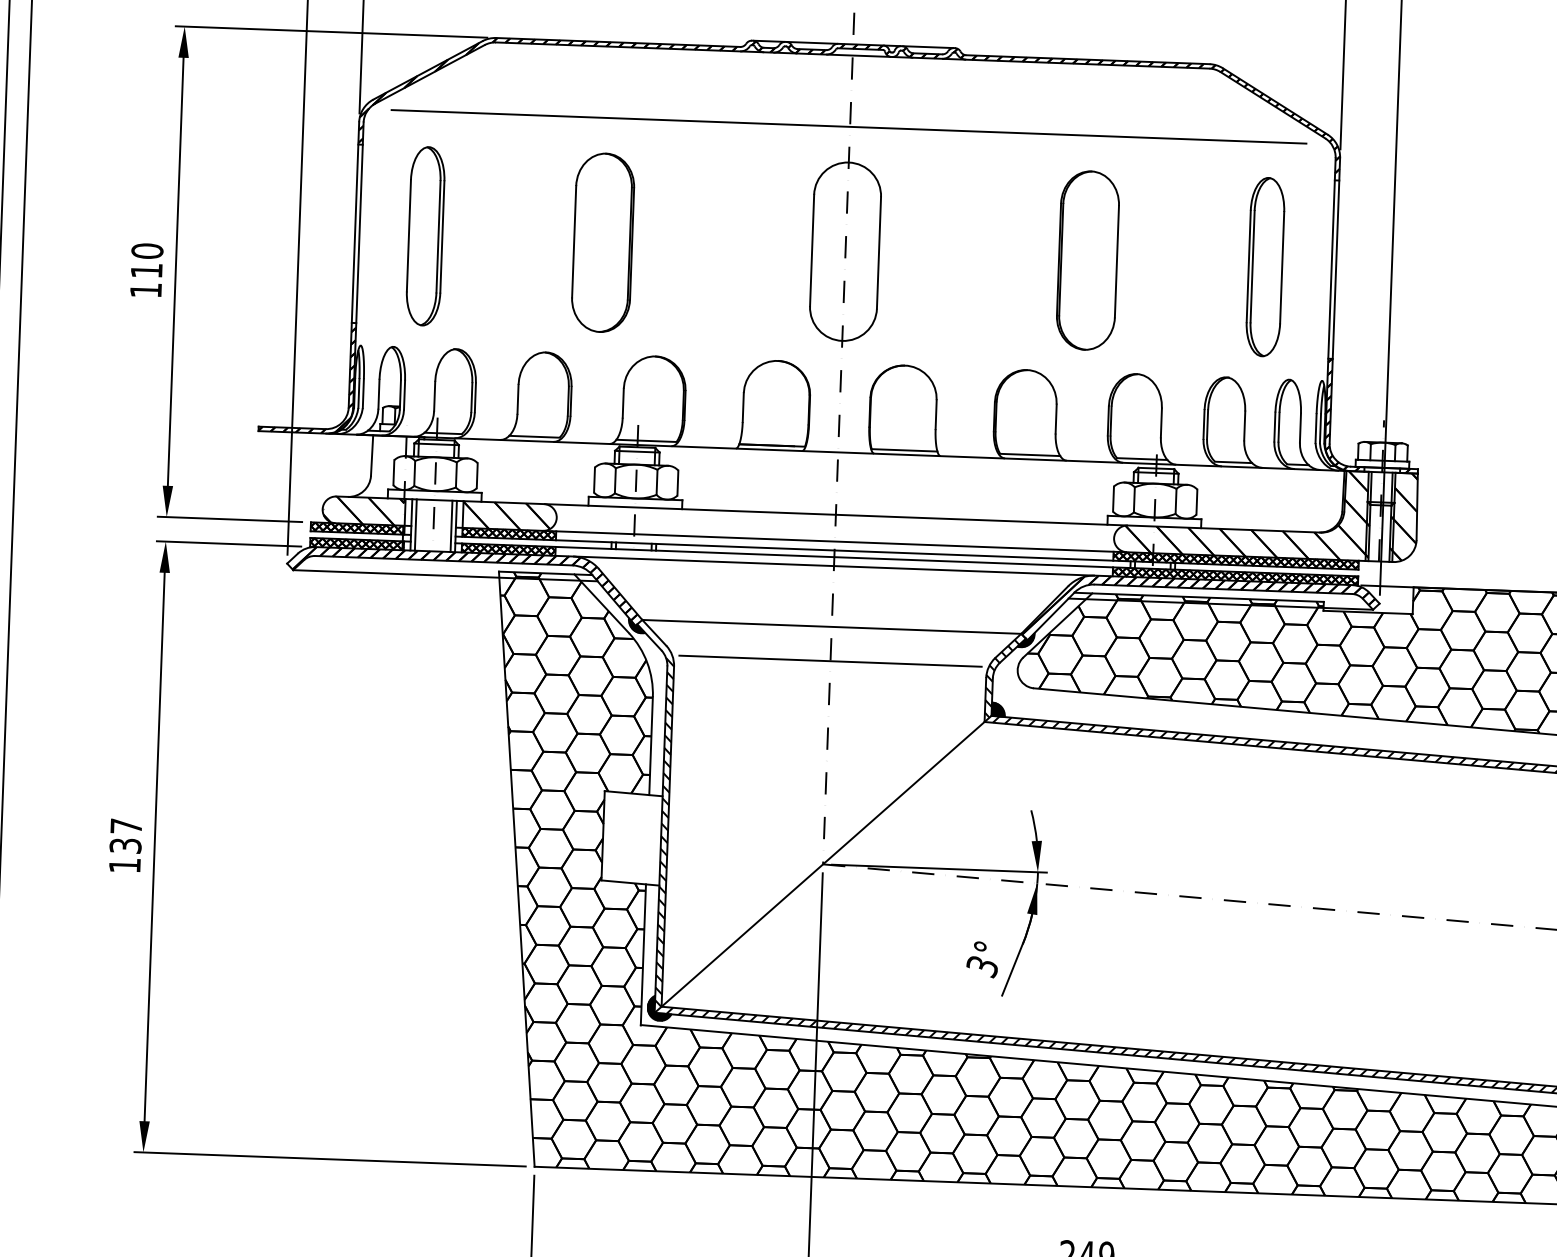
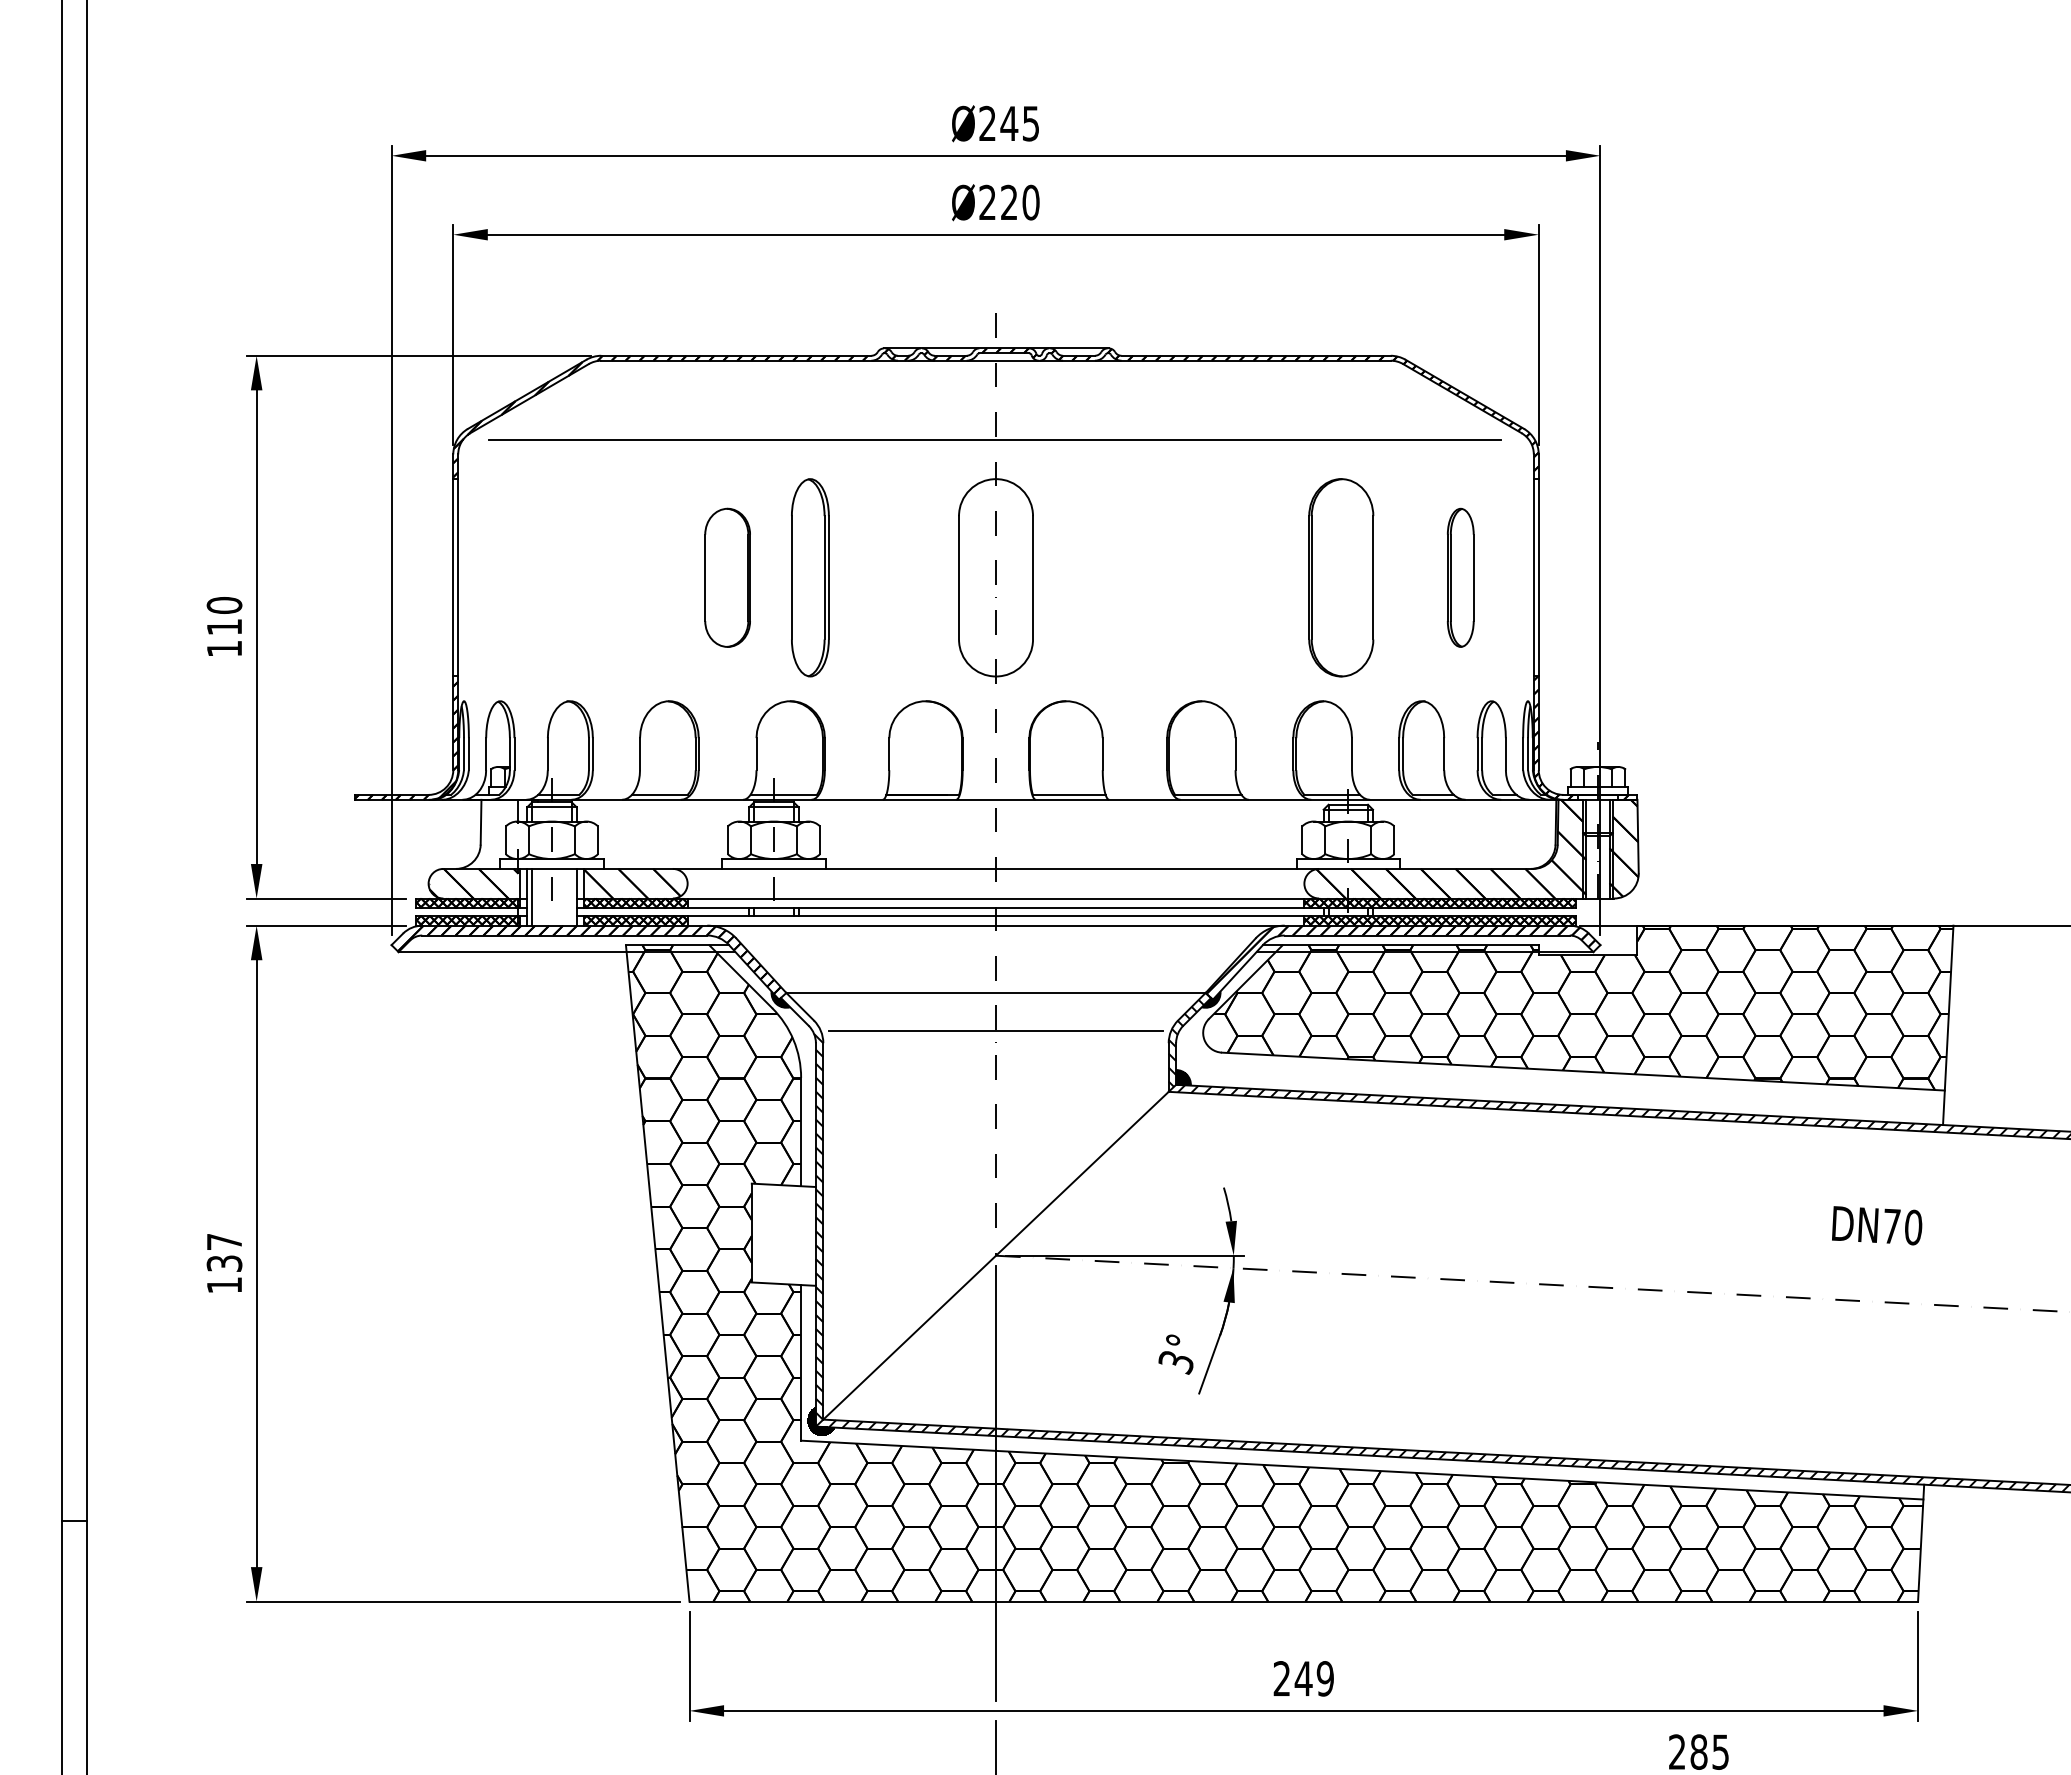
part: (425, 236) -> (810, 577), moved
part: (602, 242) -> (727, 577), size x0.7
part: (1088, 260) -> (1341, 577), moved
part: (1265, 266) -> (1460, 577), size x0.7
line: (451, 525) -> (571, 896), removed

